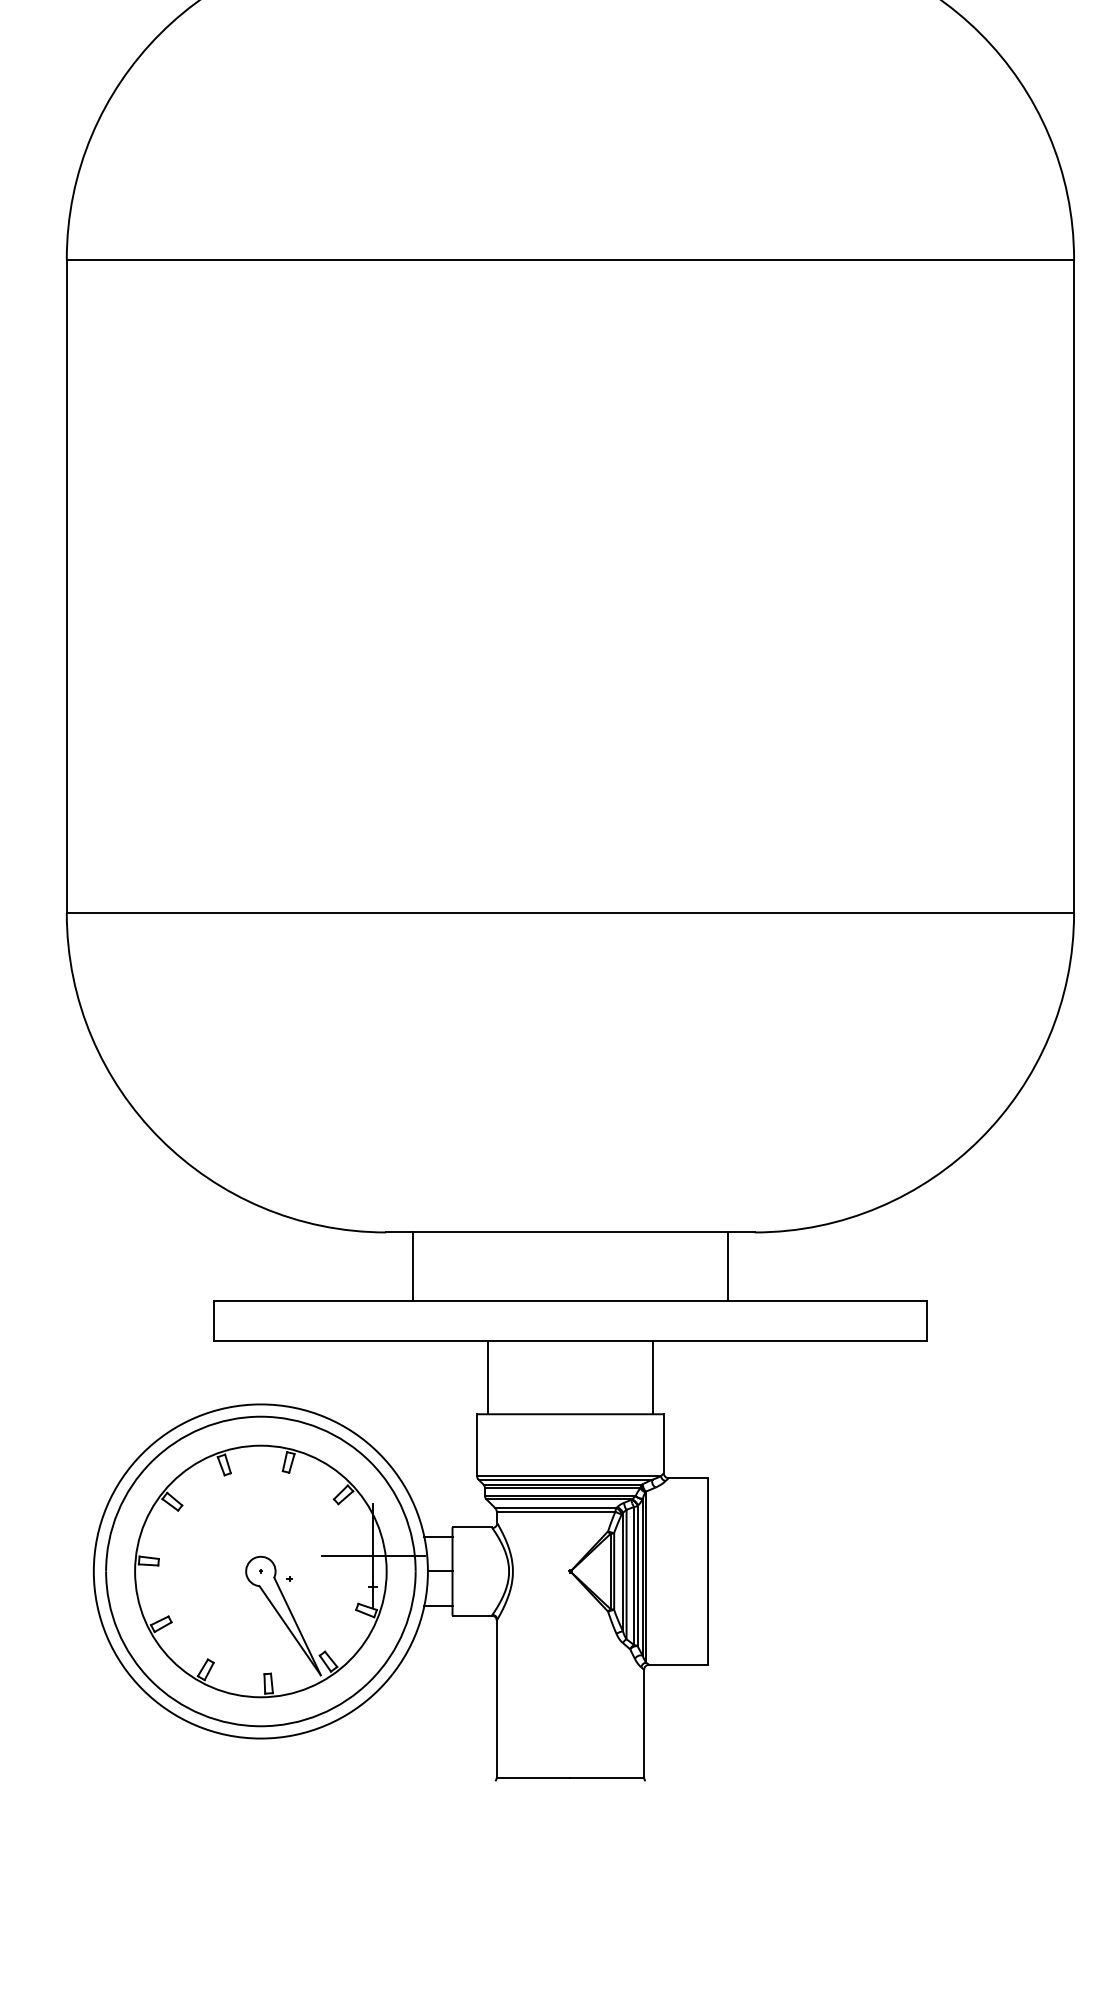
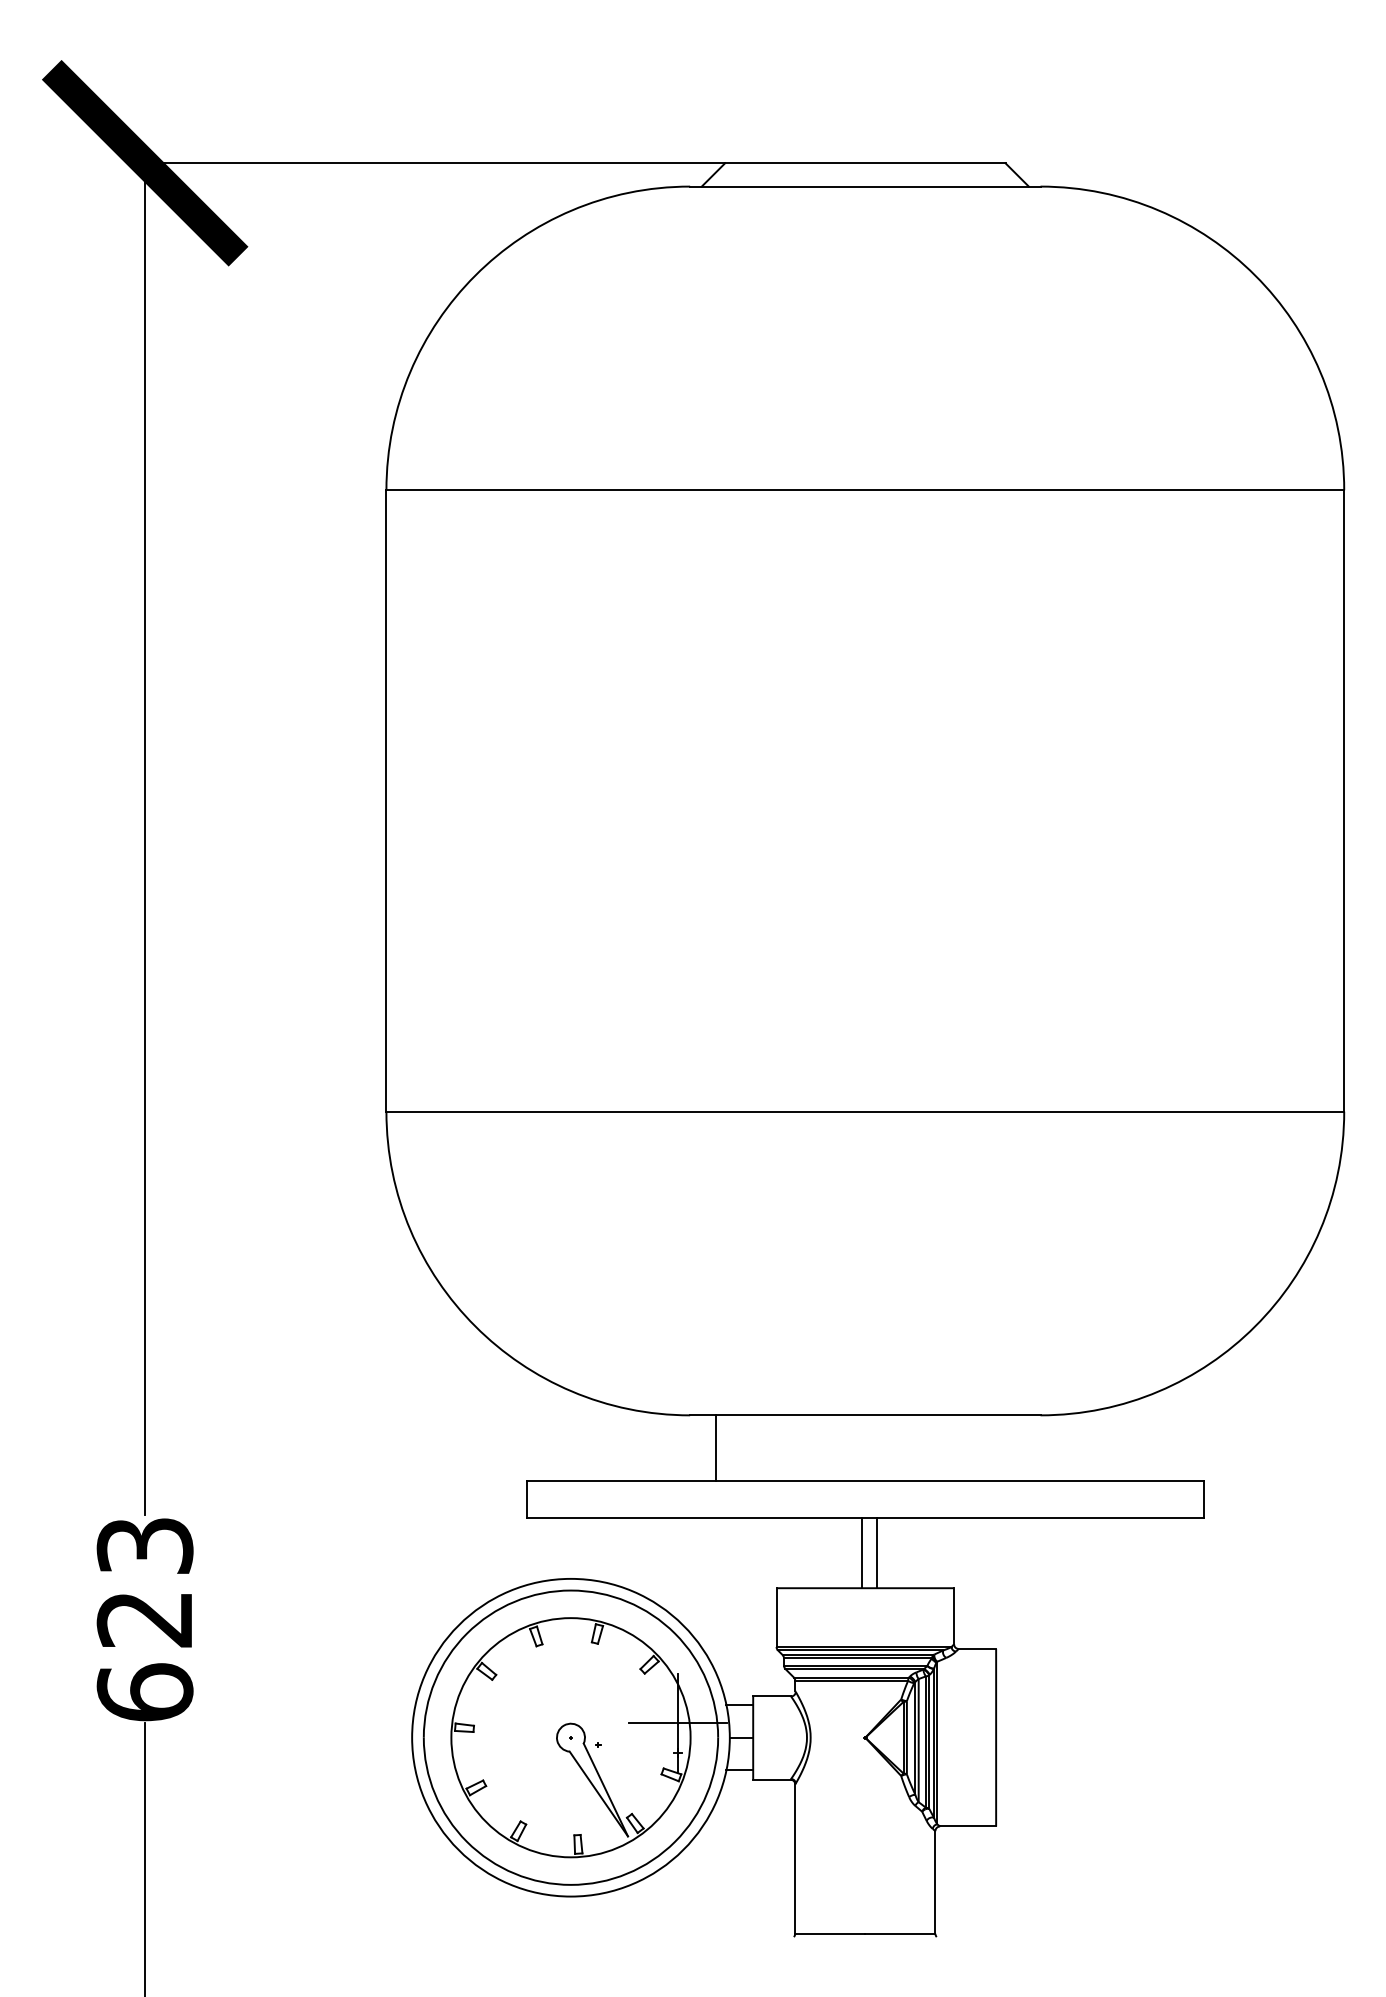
line: (727, 1266) -> (1014, 1447), removed
line: (487, 1377) -> (861, 1553), moved
line: (653, 1377) -> (877, 1553), moved

